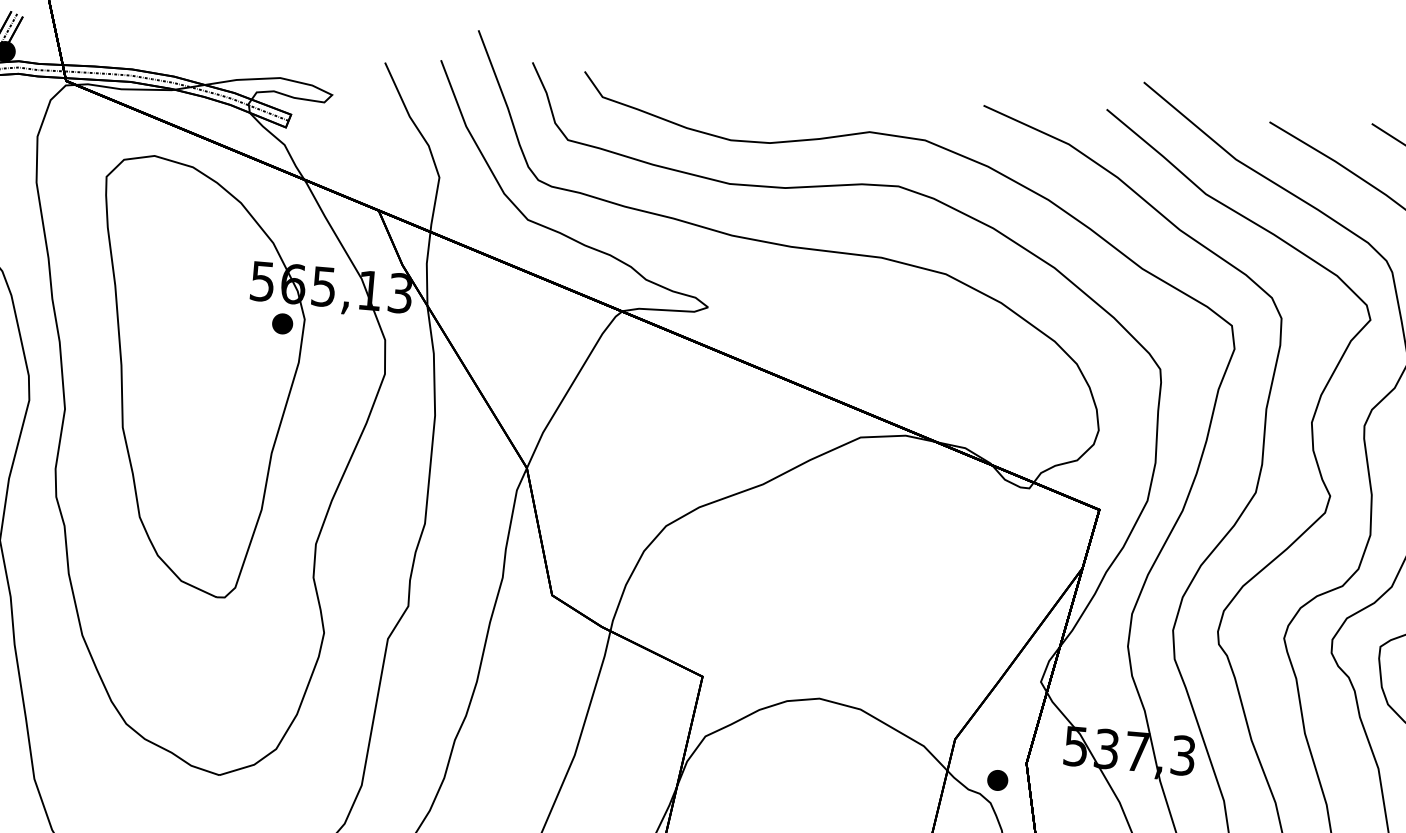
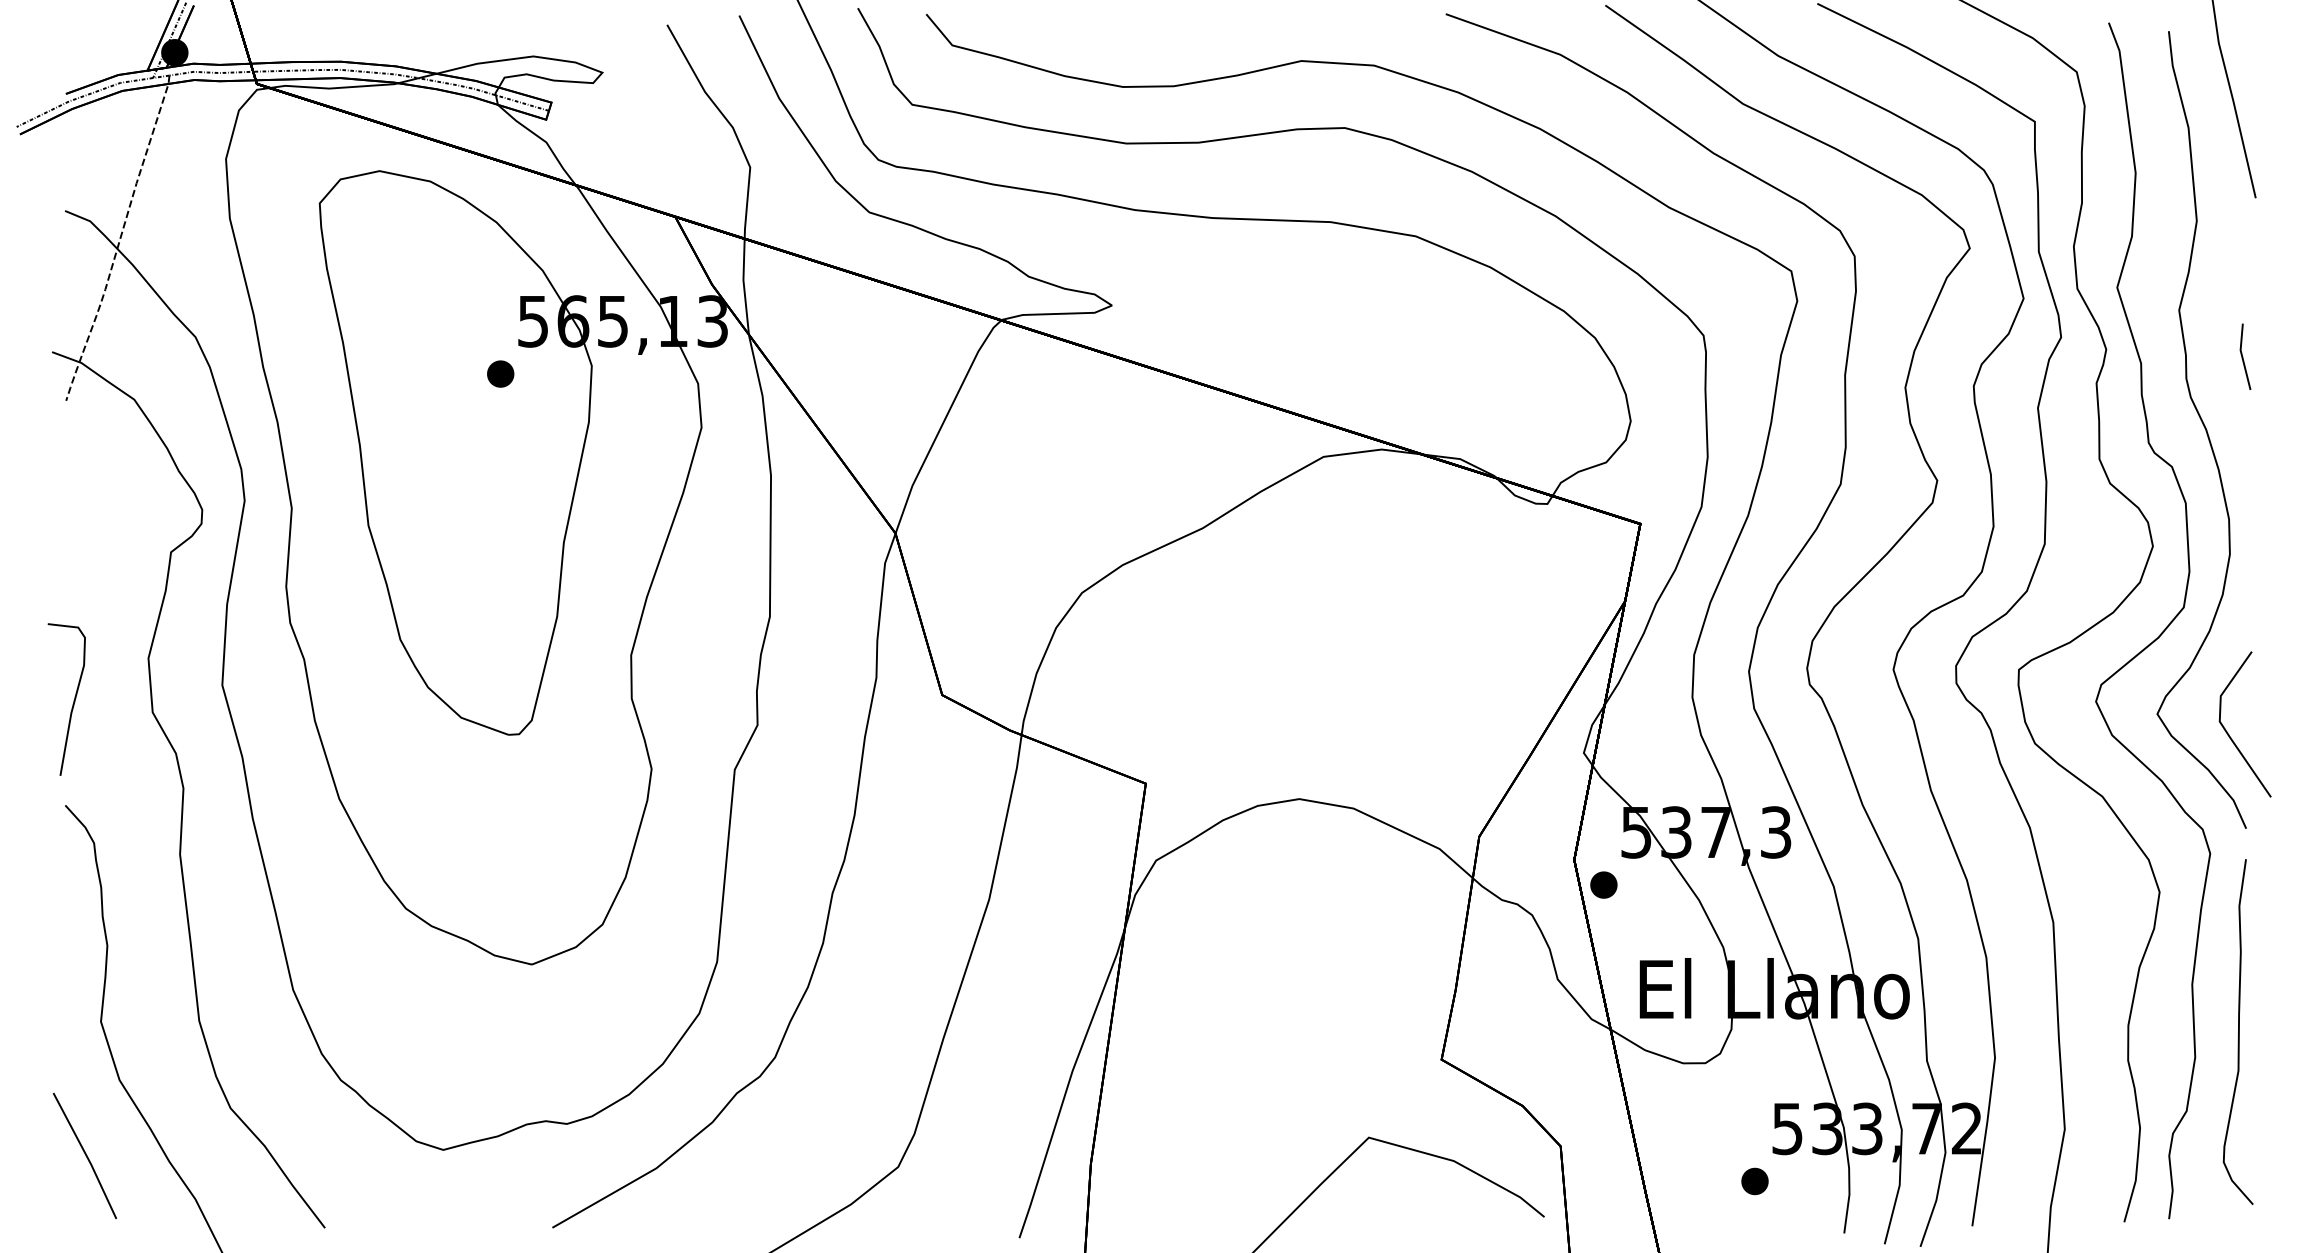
part: (282, 323) -> (500, 373), moved
part: (997, 779) -> (1603, 884), moved

